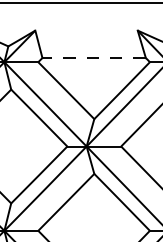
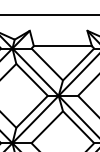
line: (93, 58) -> (62, 46), dashed -> solid

